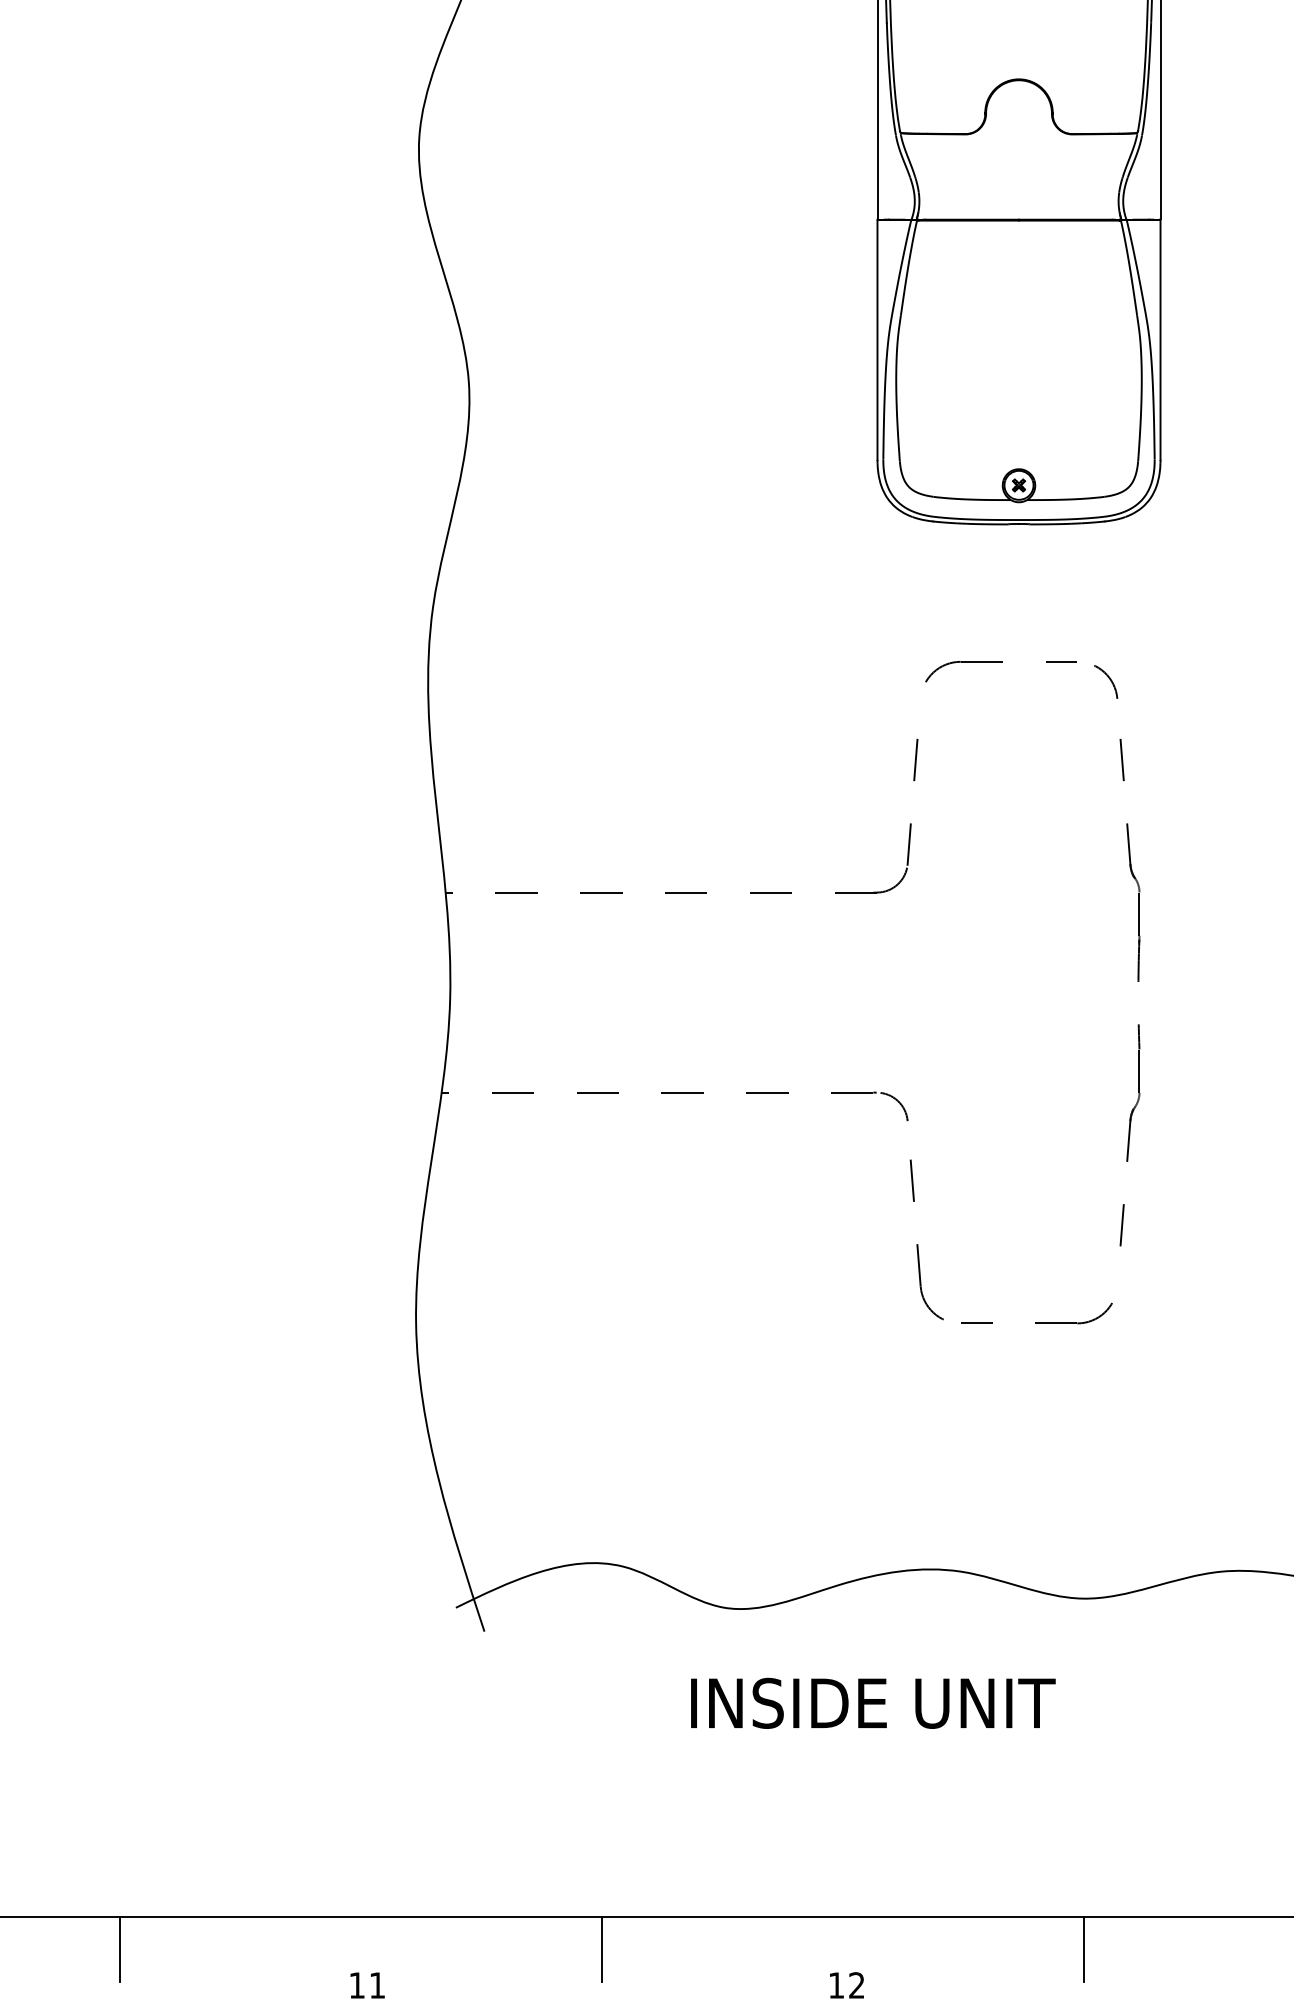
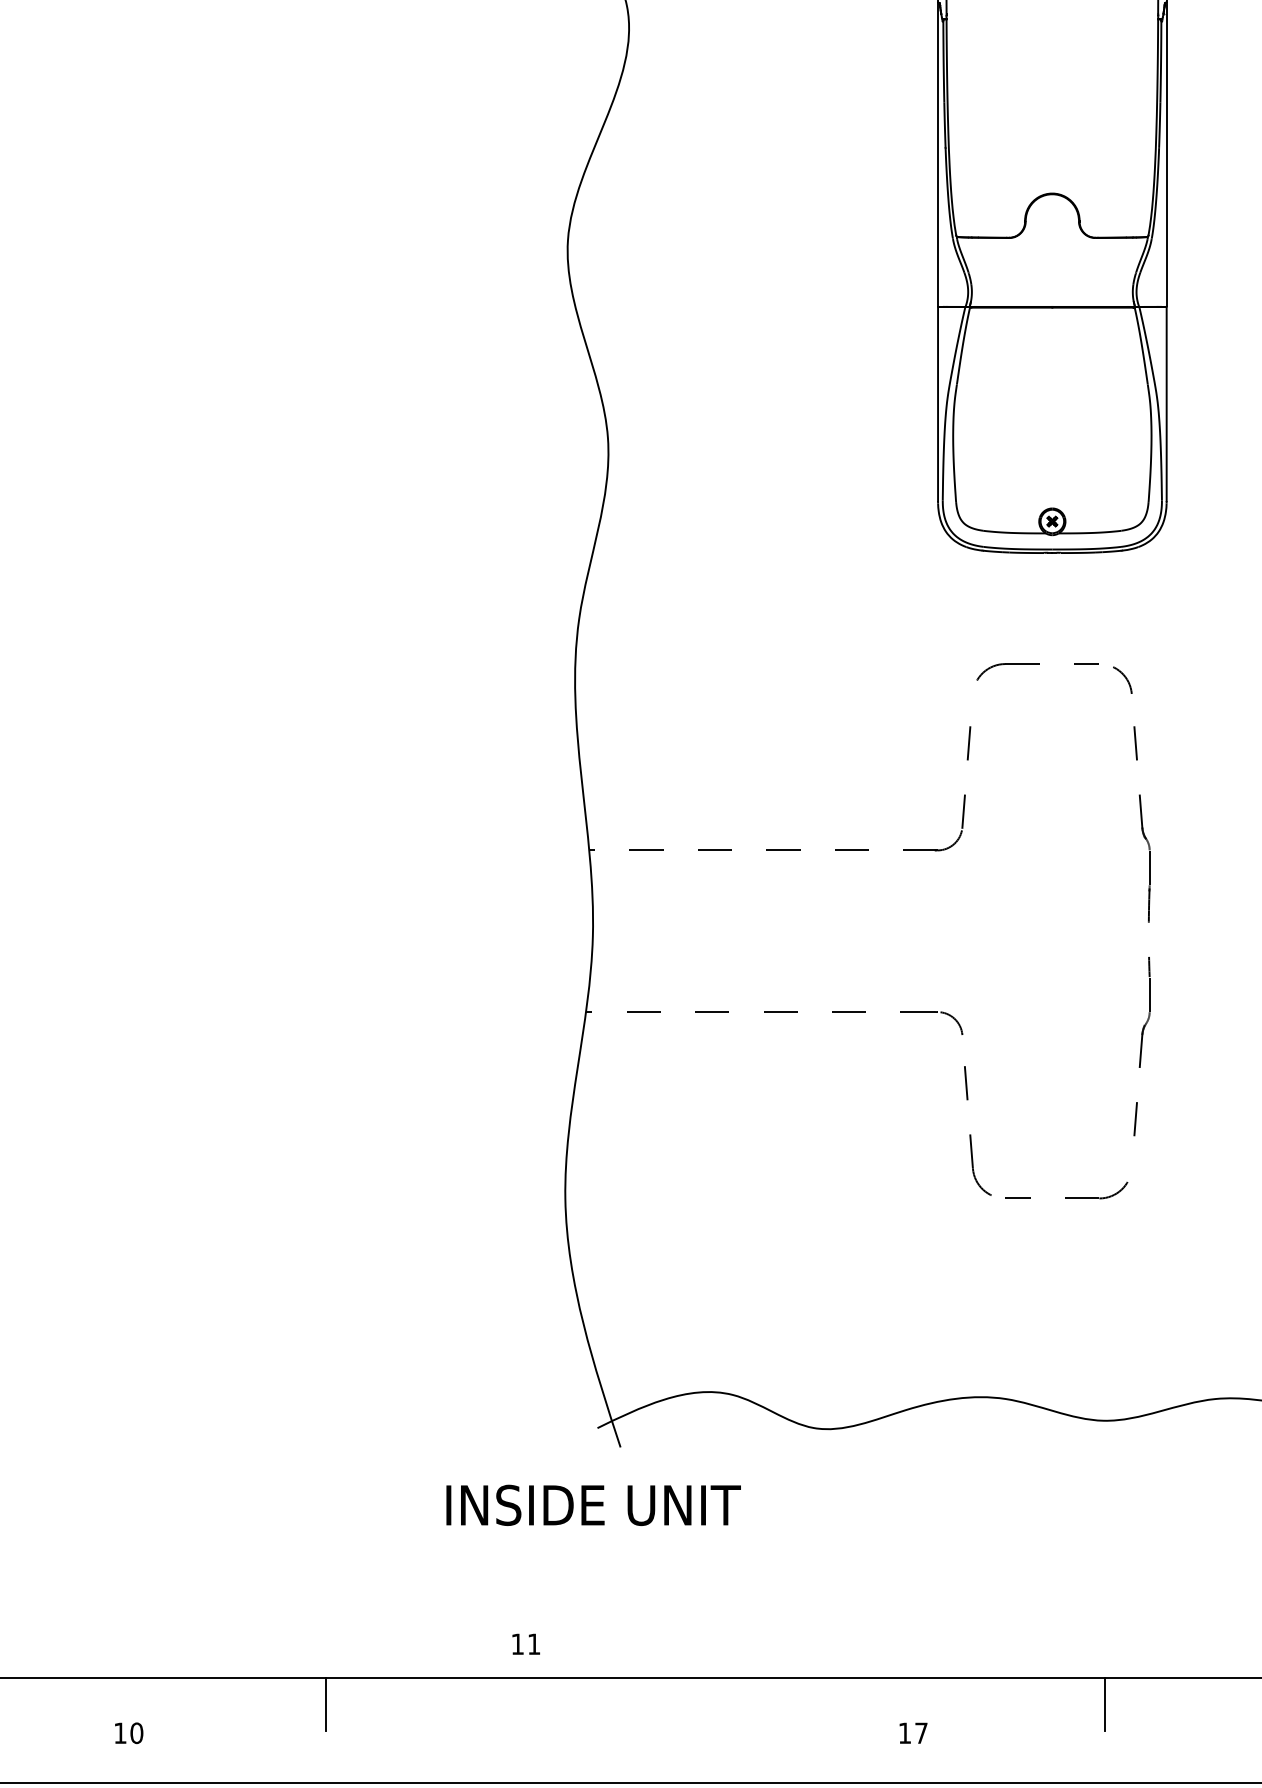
text: (873, 1702) -> (593, 1504), moved
line: (601, 1949) -> (715, 1704), removed
text: (366, 1984) -> (525, 1643), moved
text: (857, 1984) -> (921, 1732), 12 -> 17

